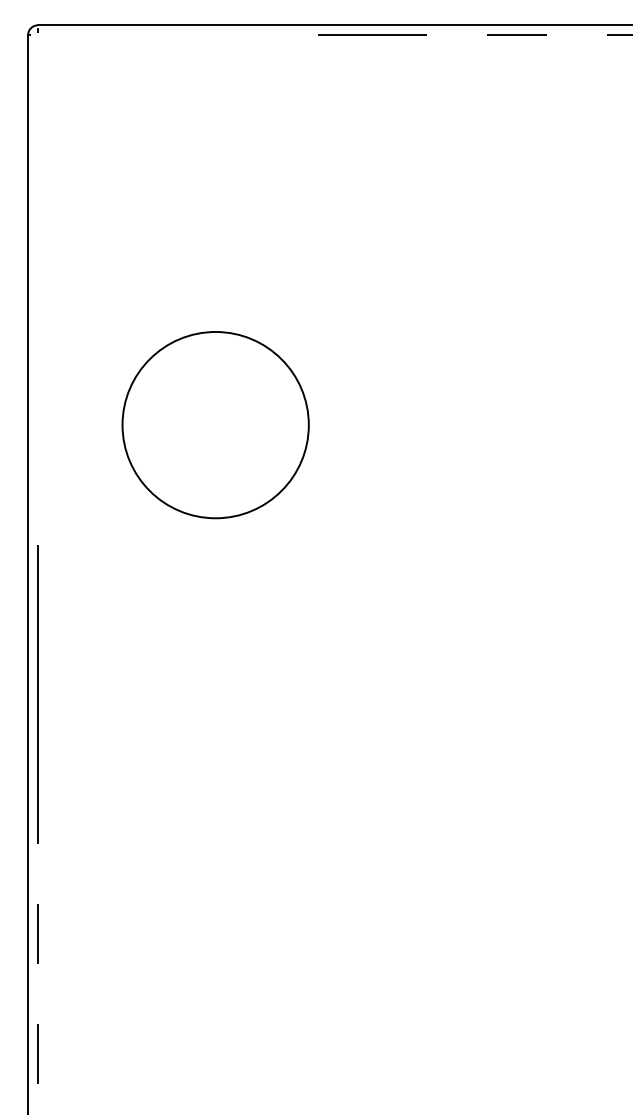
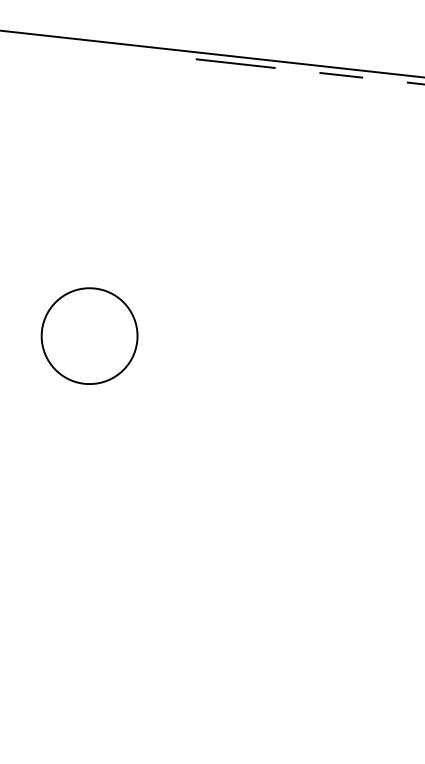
circle: (215, 425) -> (89, 336), size x0.7

